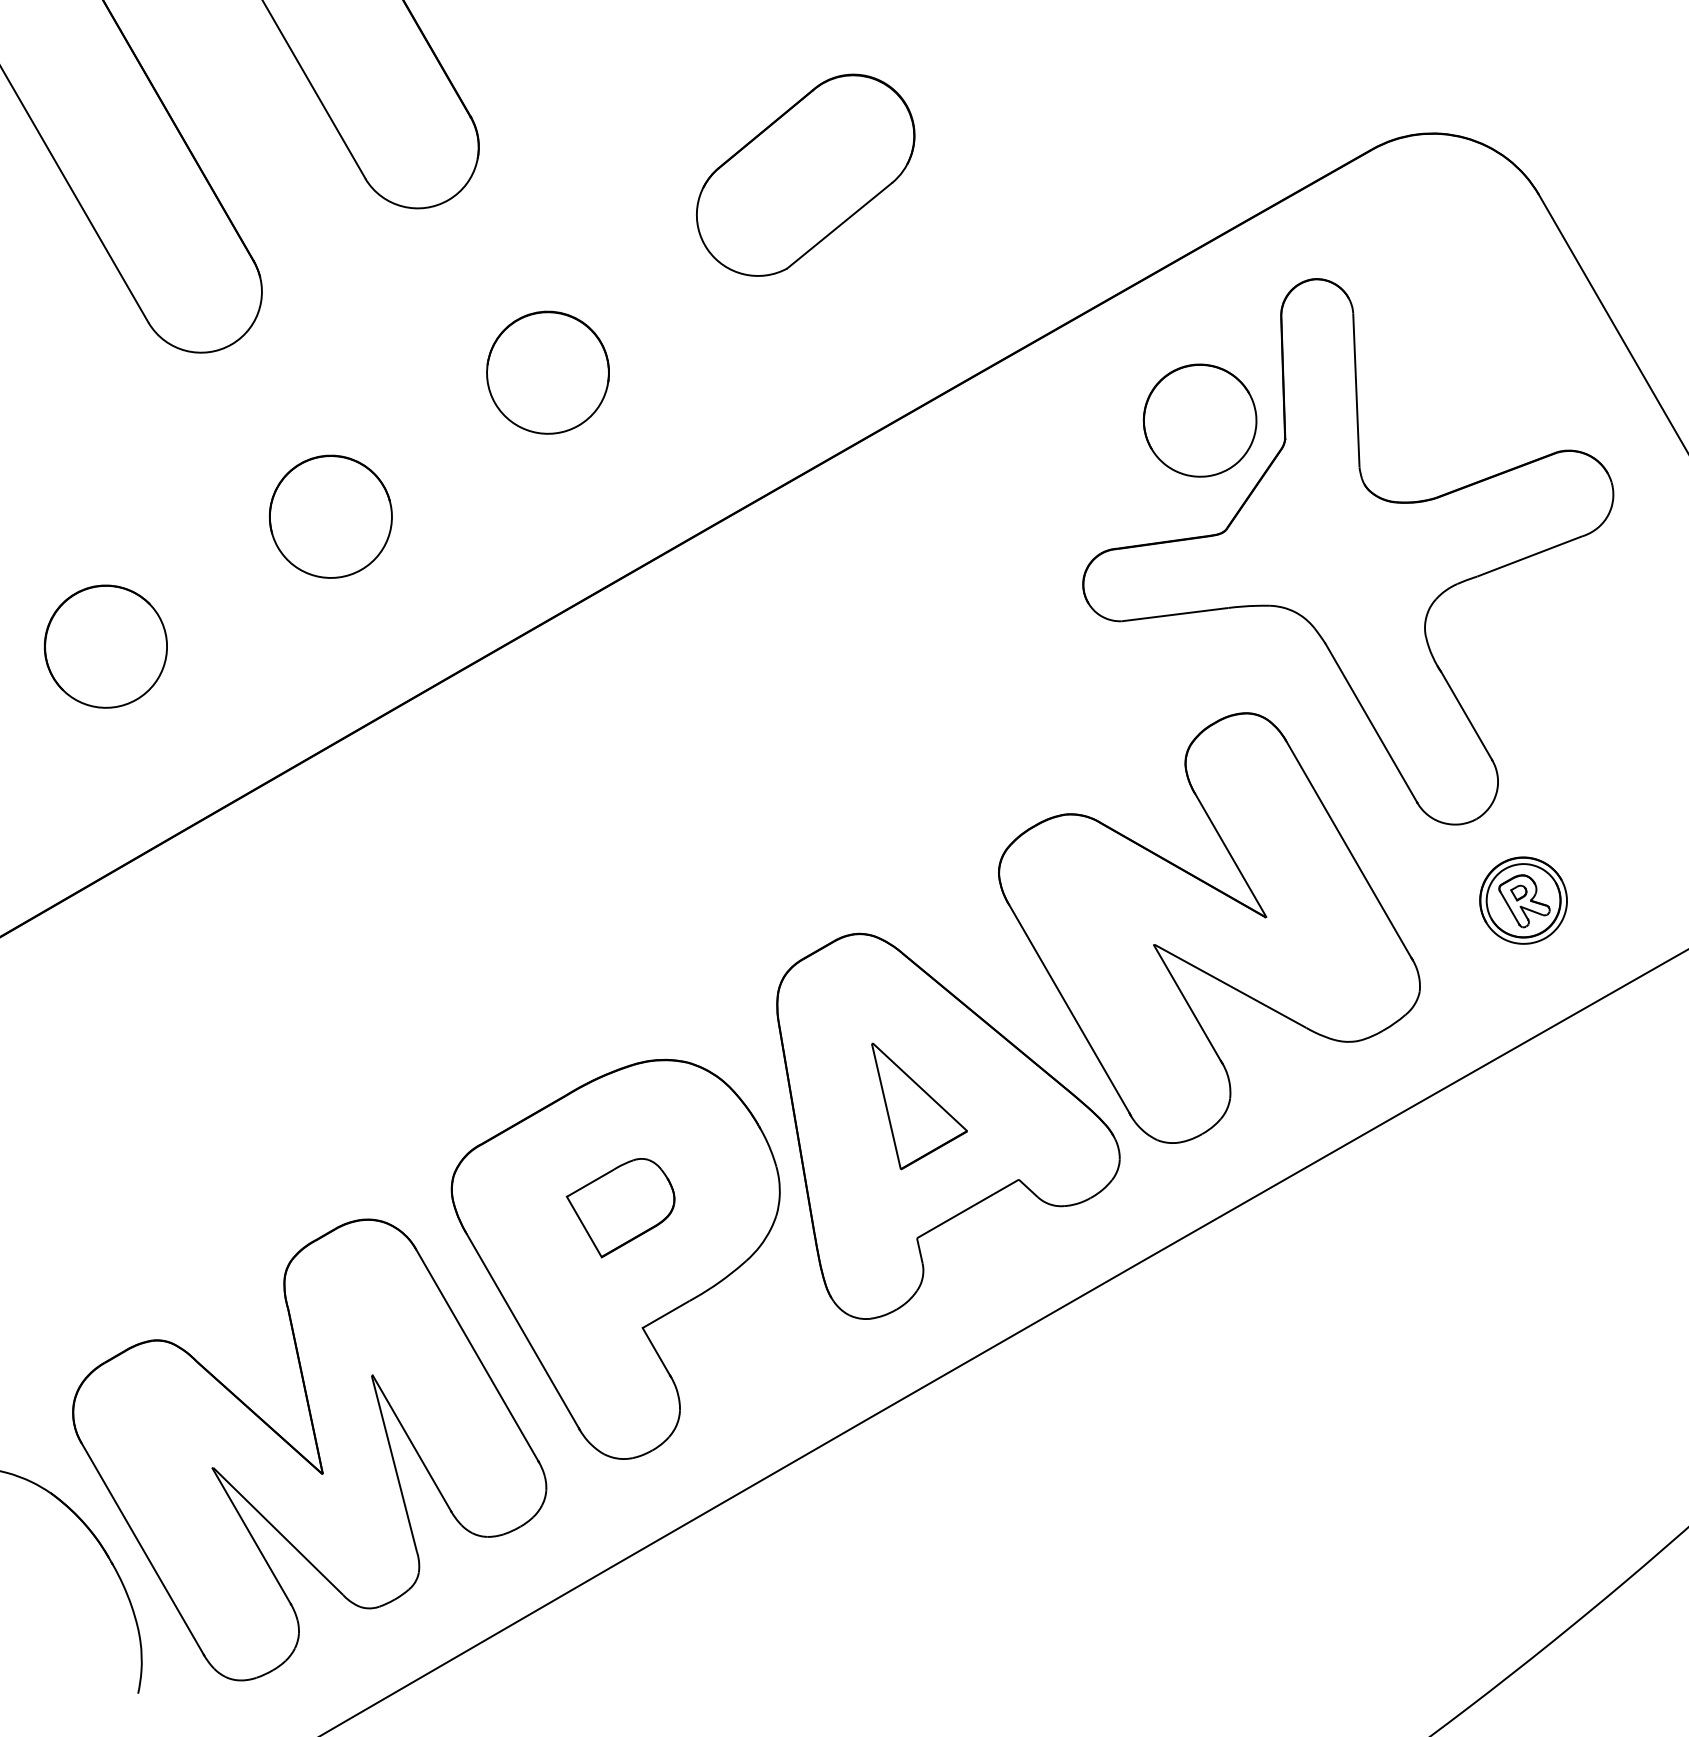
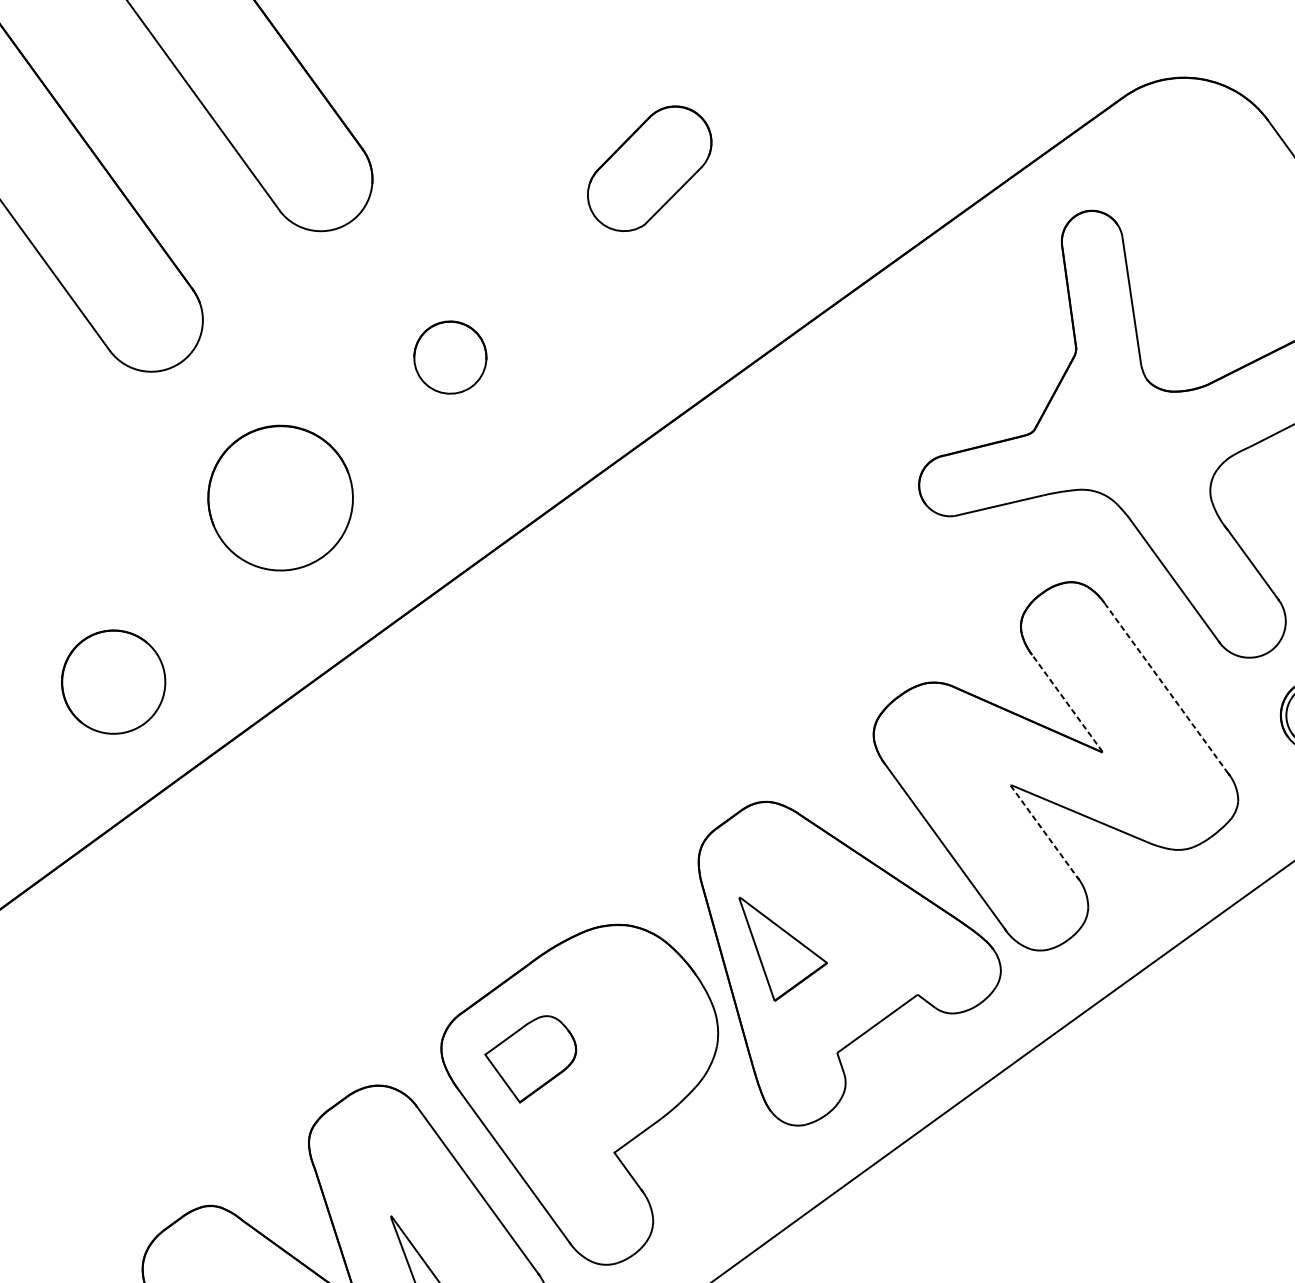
part: (805, 174) -> (649, 168), size x0.7
part: (547, 372) -> (449, 357), size x0.7
part: (1199, 420) -> (1002, 340), removed
part: (330, 516) -> (280, 497), size x1.4
part: (105, 646) -> (113, 682), moved
line: (1349, 850) -> (1166, 688), solid -> dashed
line: (1230, 855) -> (1067, 703), solid -> dashed
line: (1187, 1002) -> (1043, 830), solid -> dashed
part: (919, 1106) -> (784, 946), moved
part: (620, 1208) -> (531, 1059), moved

